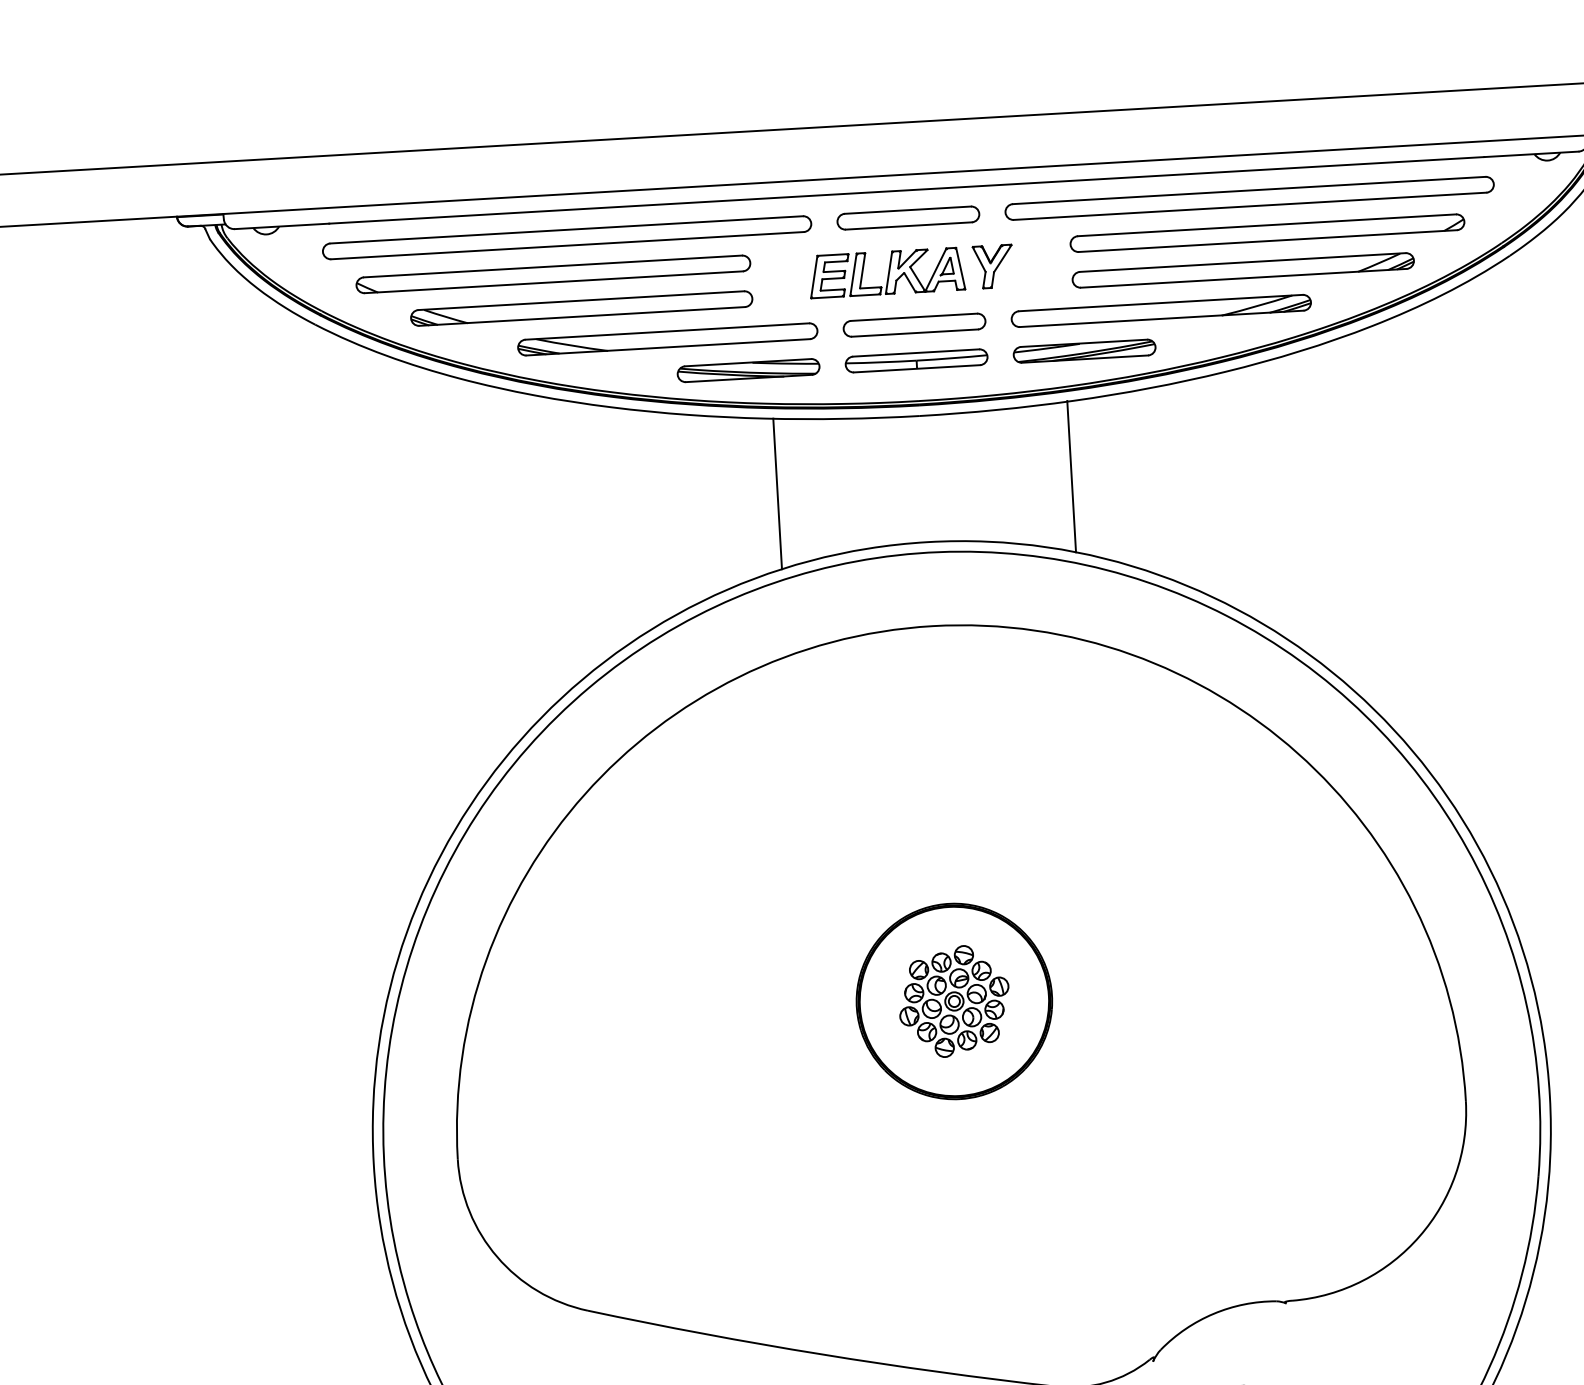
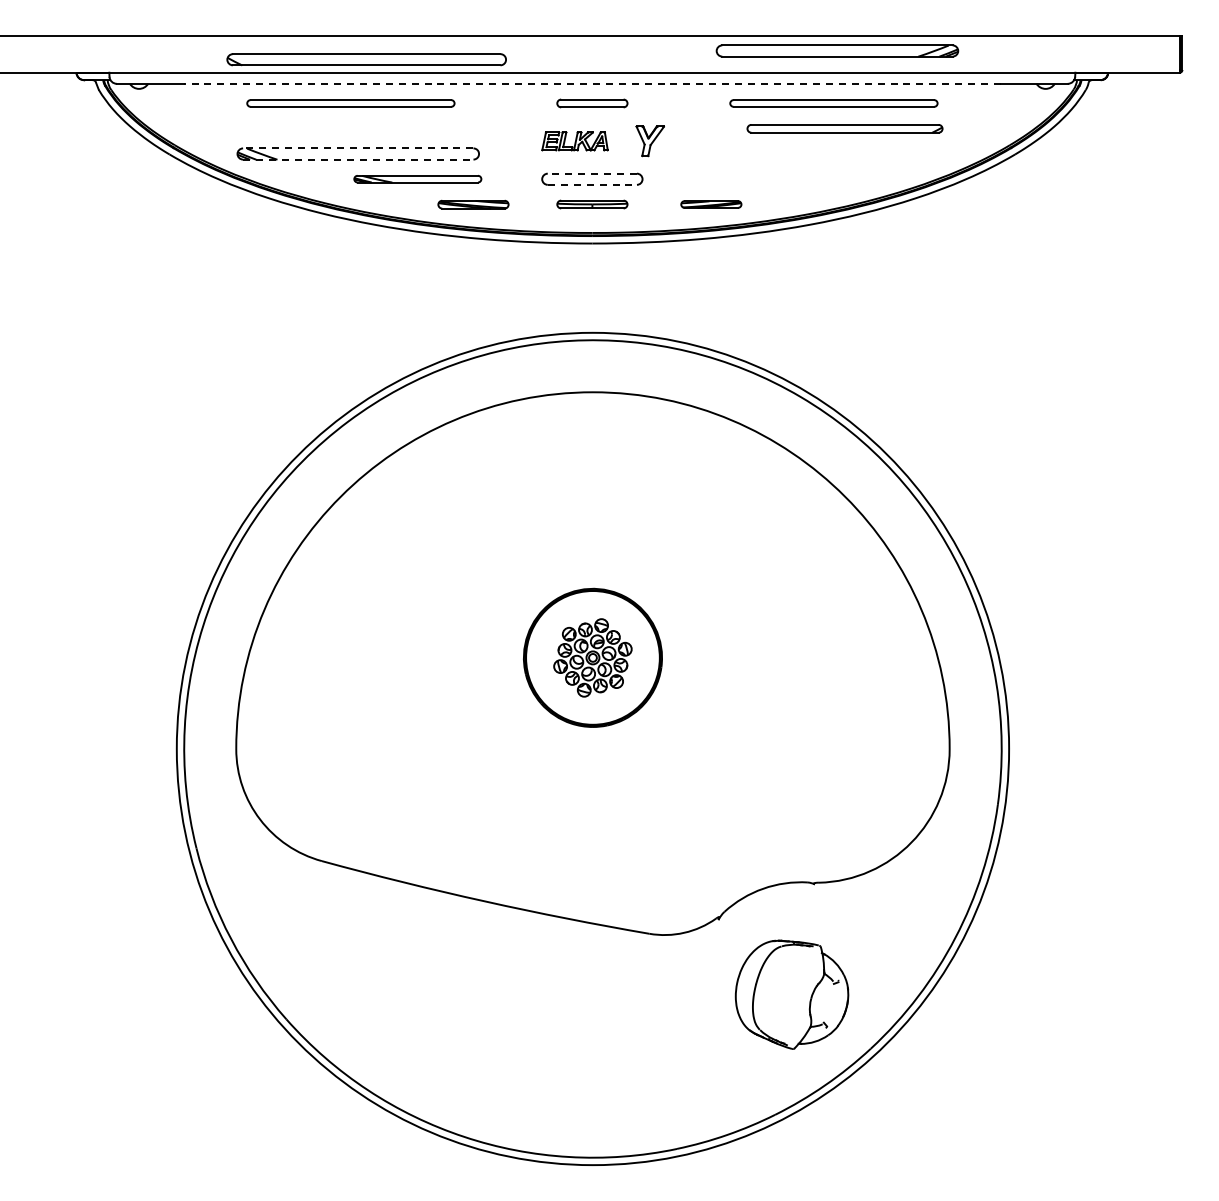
line: (906, 189) -> (592, 83), solid -> dashed
part: (1249, 198) -> (833, 103), size x0.6
part: (908, 218) -> (592, 103), size x0.7
part: (1266, 232) -> (844, 128), size x0.7
part: (566, 237) -> (350, 103), size x0.6
part: (1243, 269) -> (837, 50), moved
part: (886, 273) -> (574, 141), size x0.6
part: (553, 274) -> (366, 59), moved
line: (580, 300) -> (357, 148), solid -> dashed
part: (1160, 309) -> (766, 178), removed
line: (582, 316) -> (358, 159), solid -> dashed
line: (914, 317) -> (592, 173), solid -> dashed
line: (915, 332) -> (592, 184), solid -> dashed
part: (667, 338) -> (417, 178), size x0.6
part: (1084, 351) -> (711, 204), size x0.6
part: (916, 360) -> (592, 204), size x0.7
part: (748, 370) -> (473, 204), size x0.7
line: (1072, 476) -> (697, 292), removed
line: (777, 493) -> (488, 292), removed

